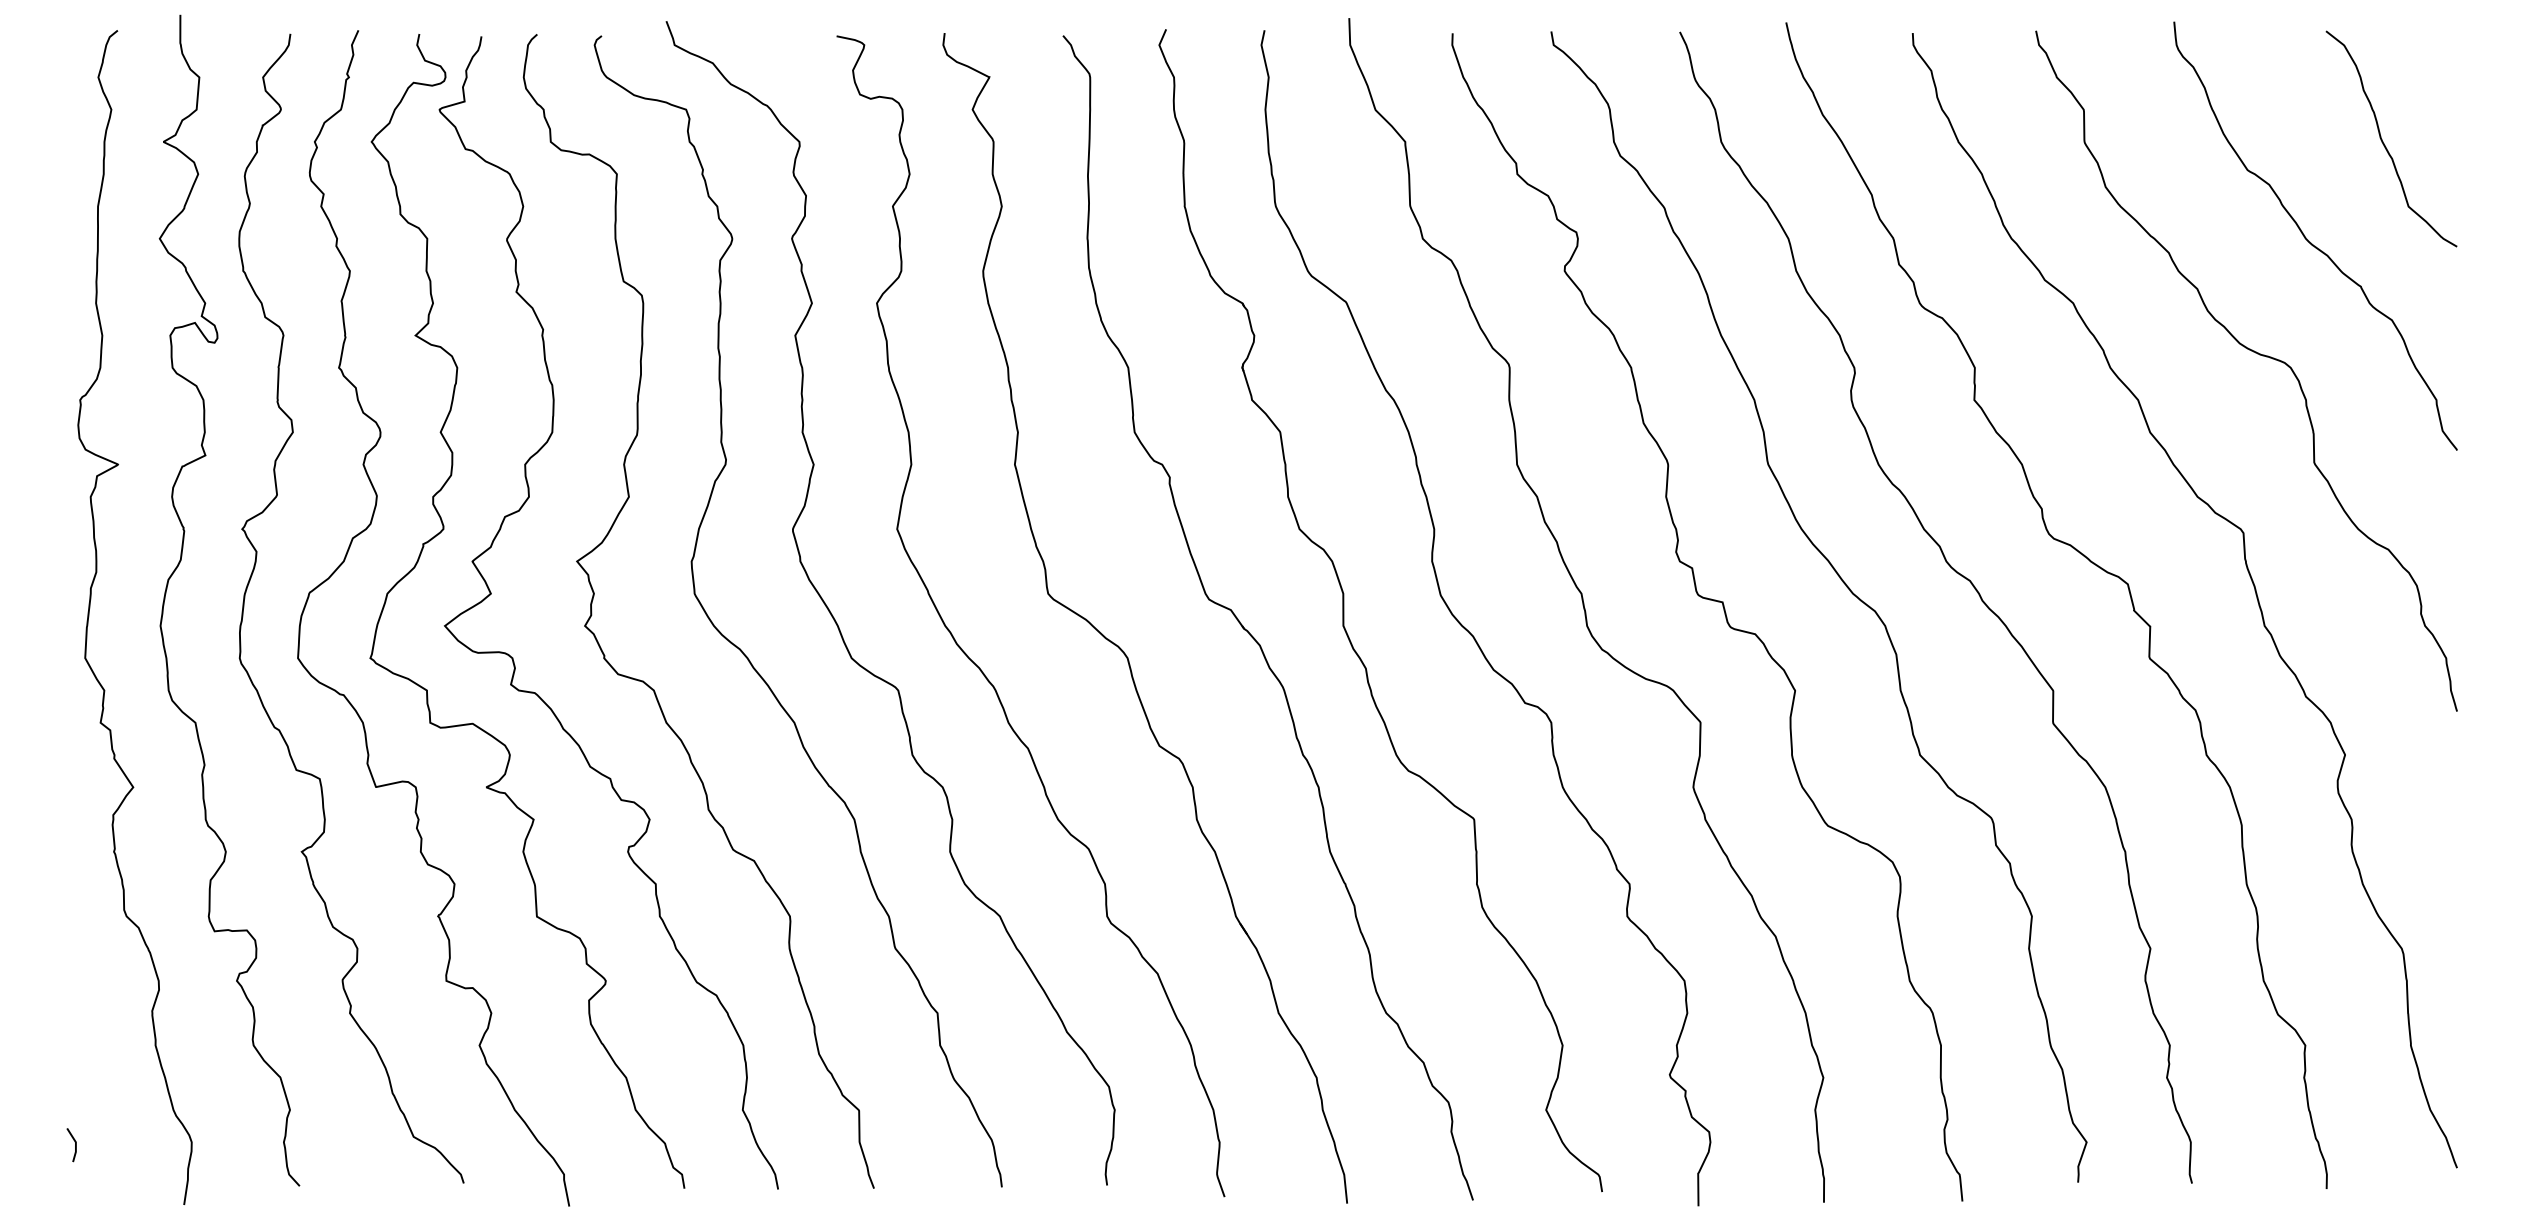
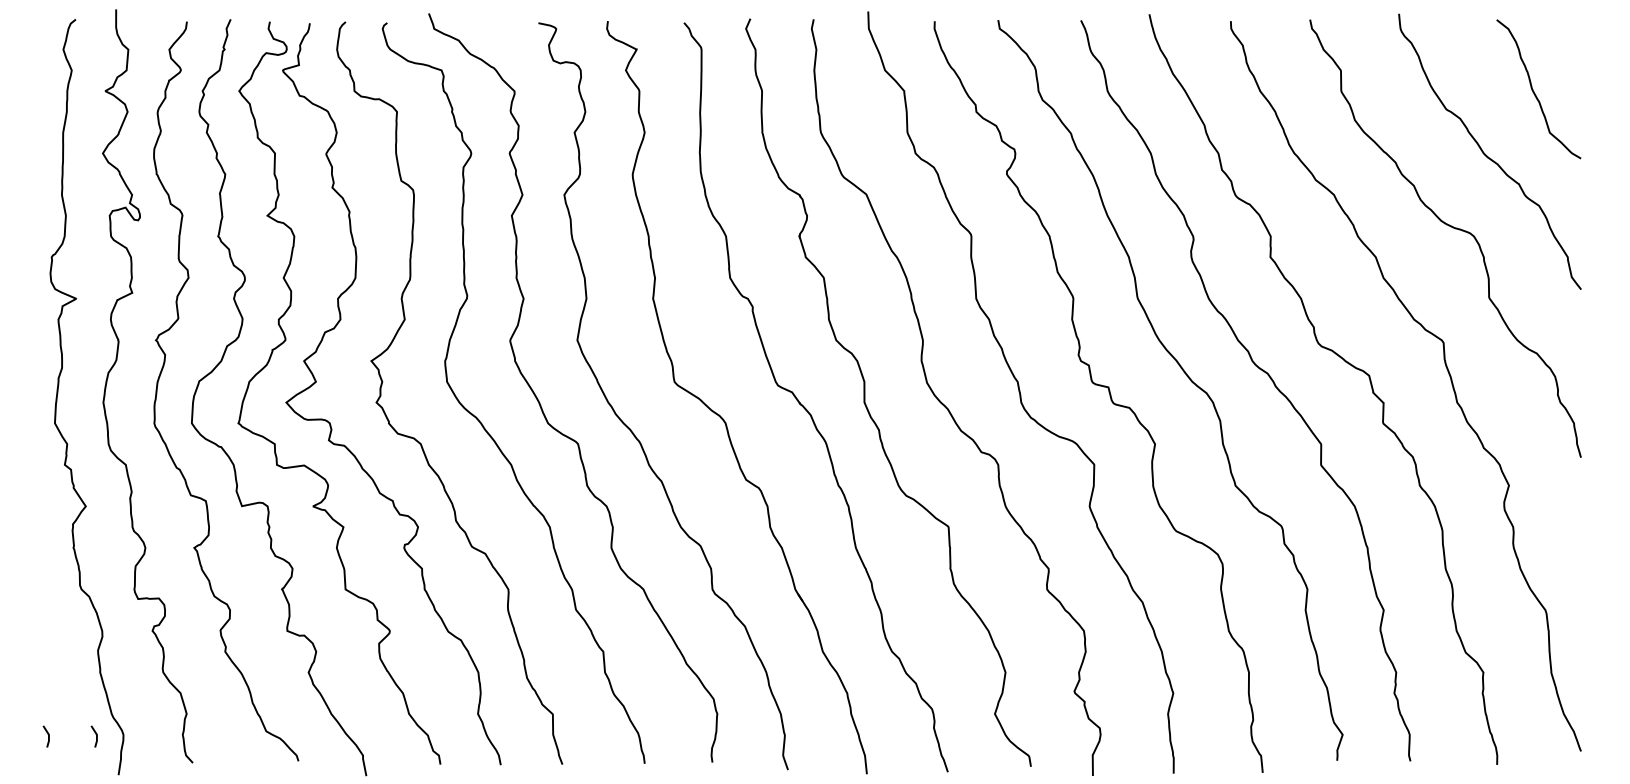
line: (148, 1141) -> (95, 734), added

